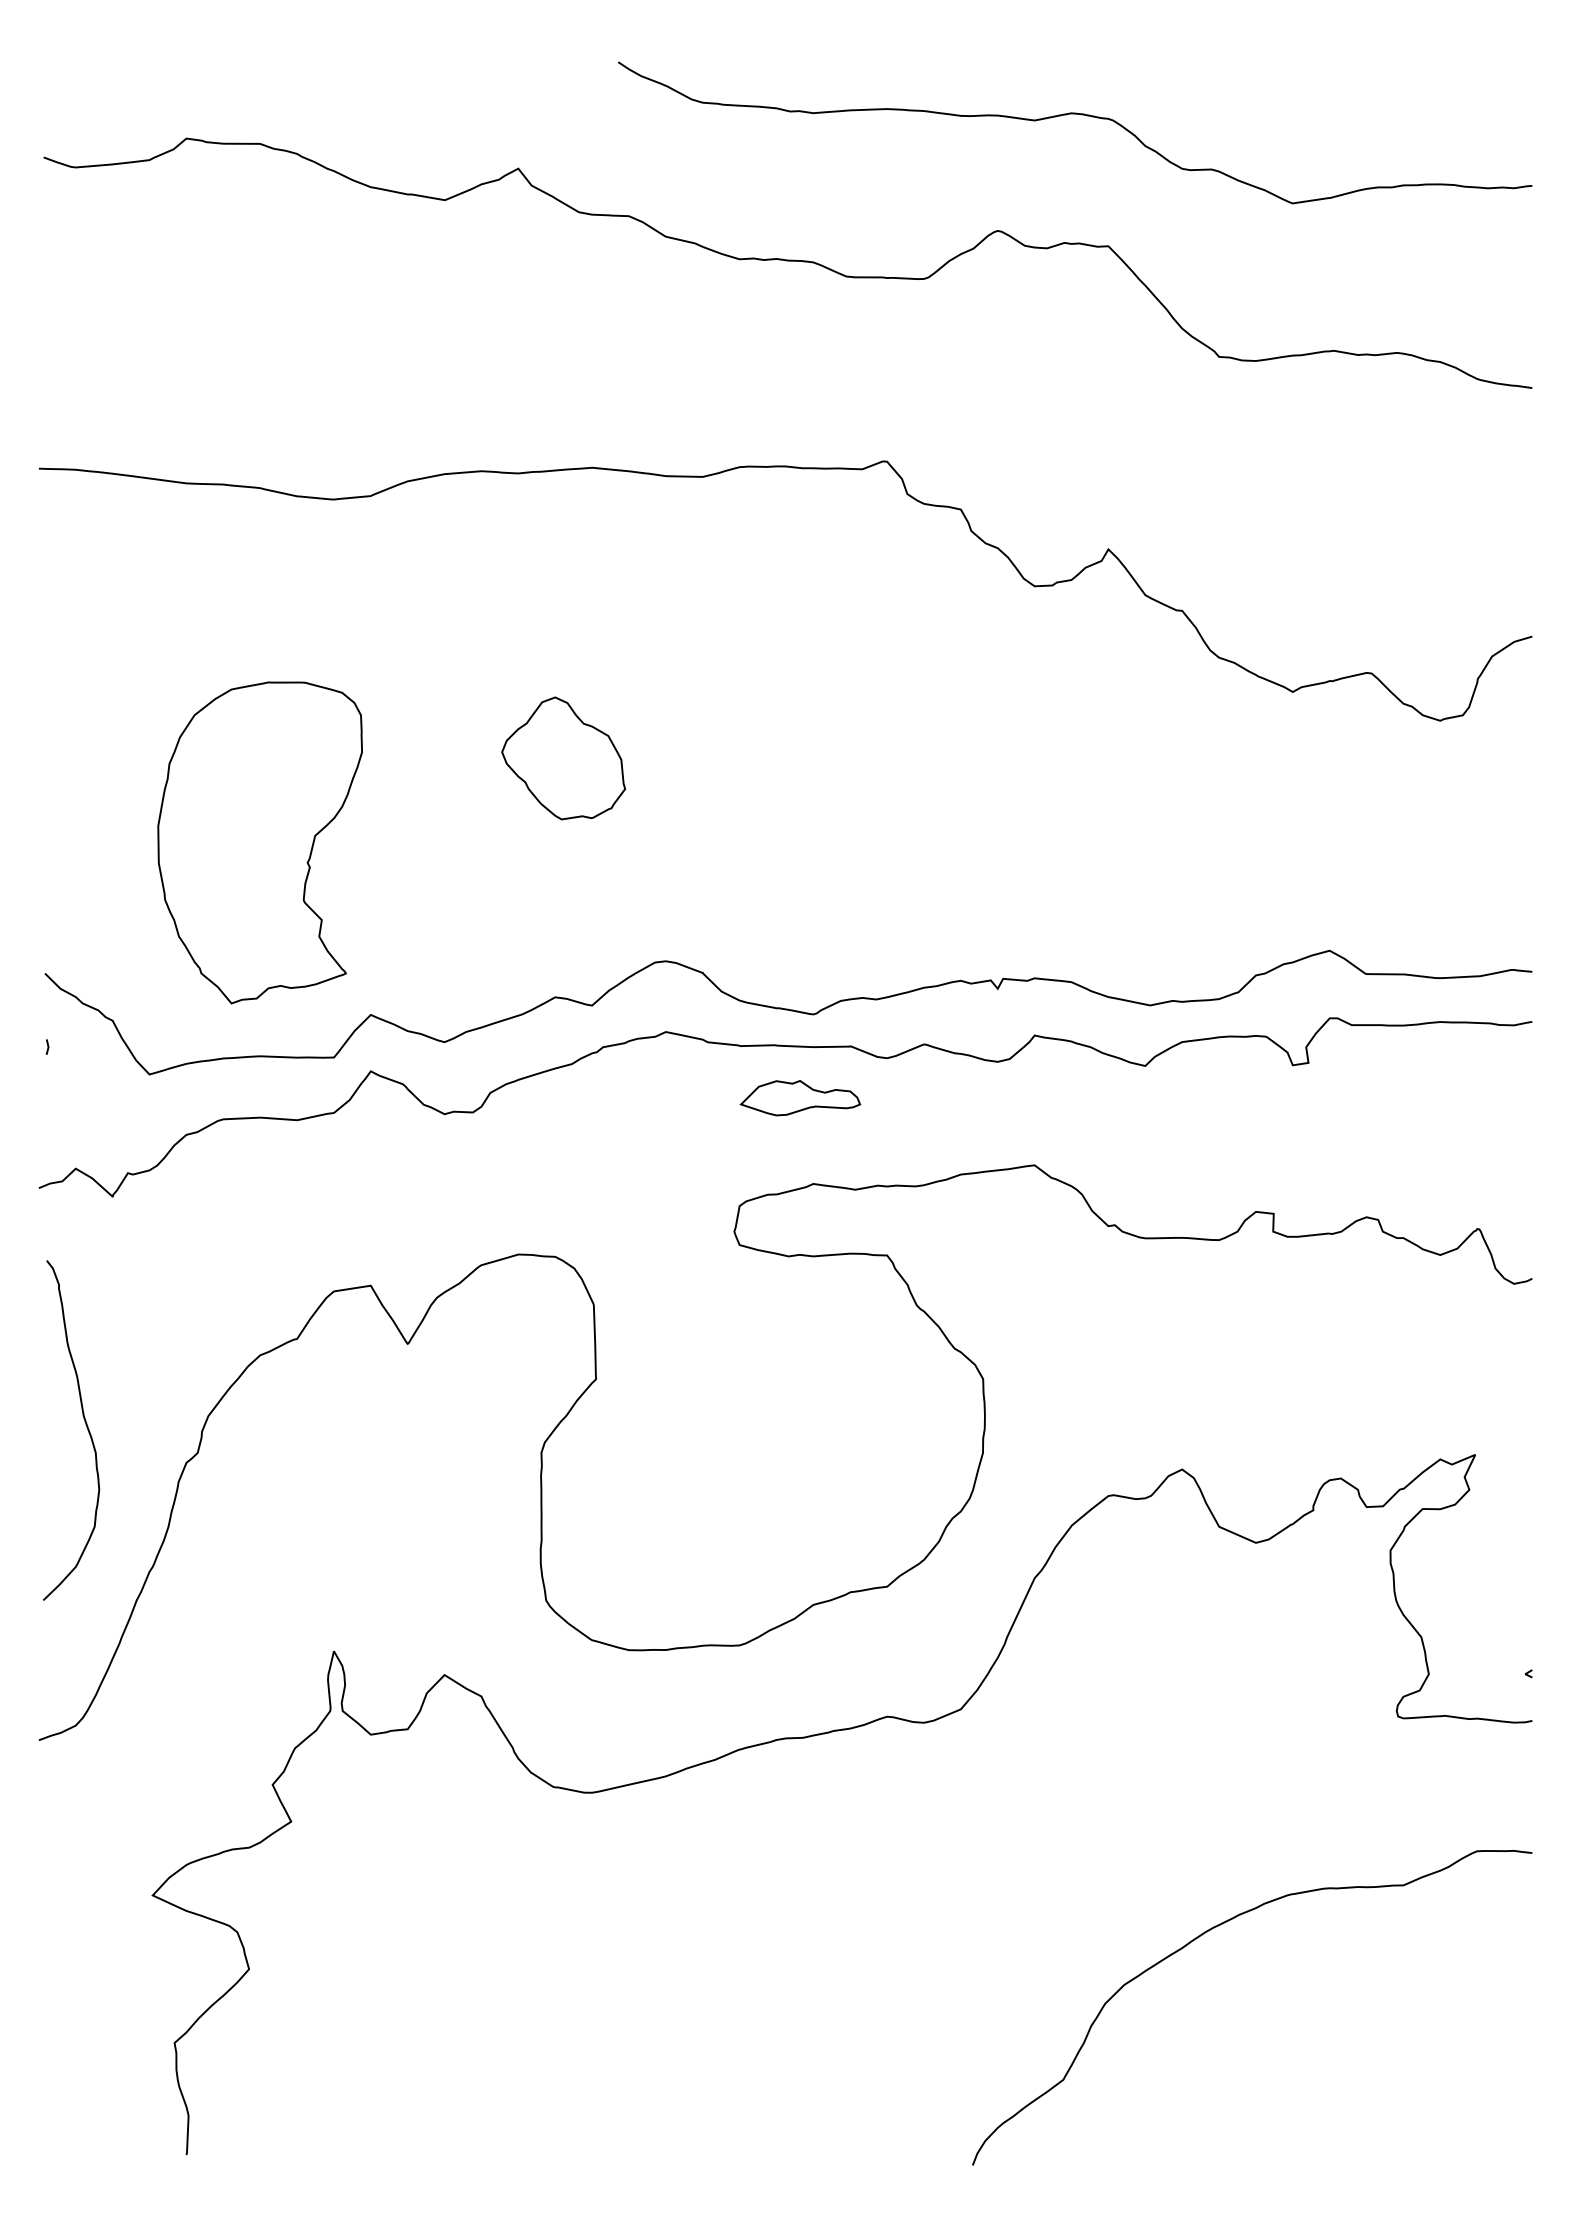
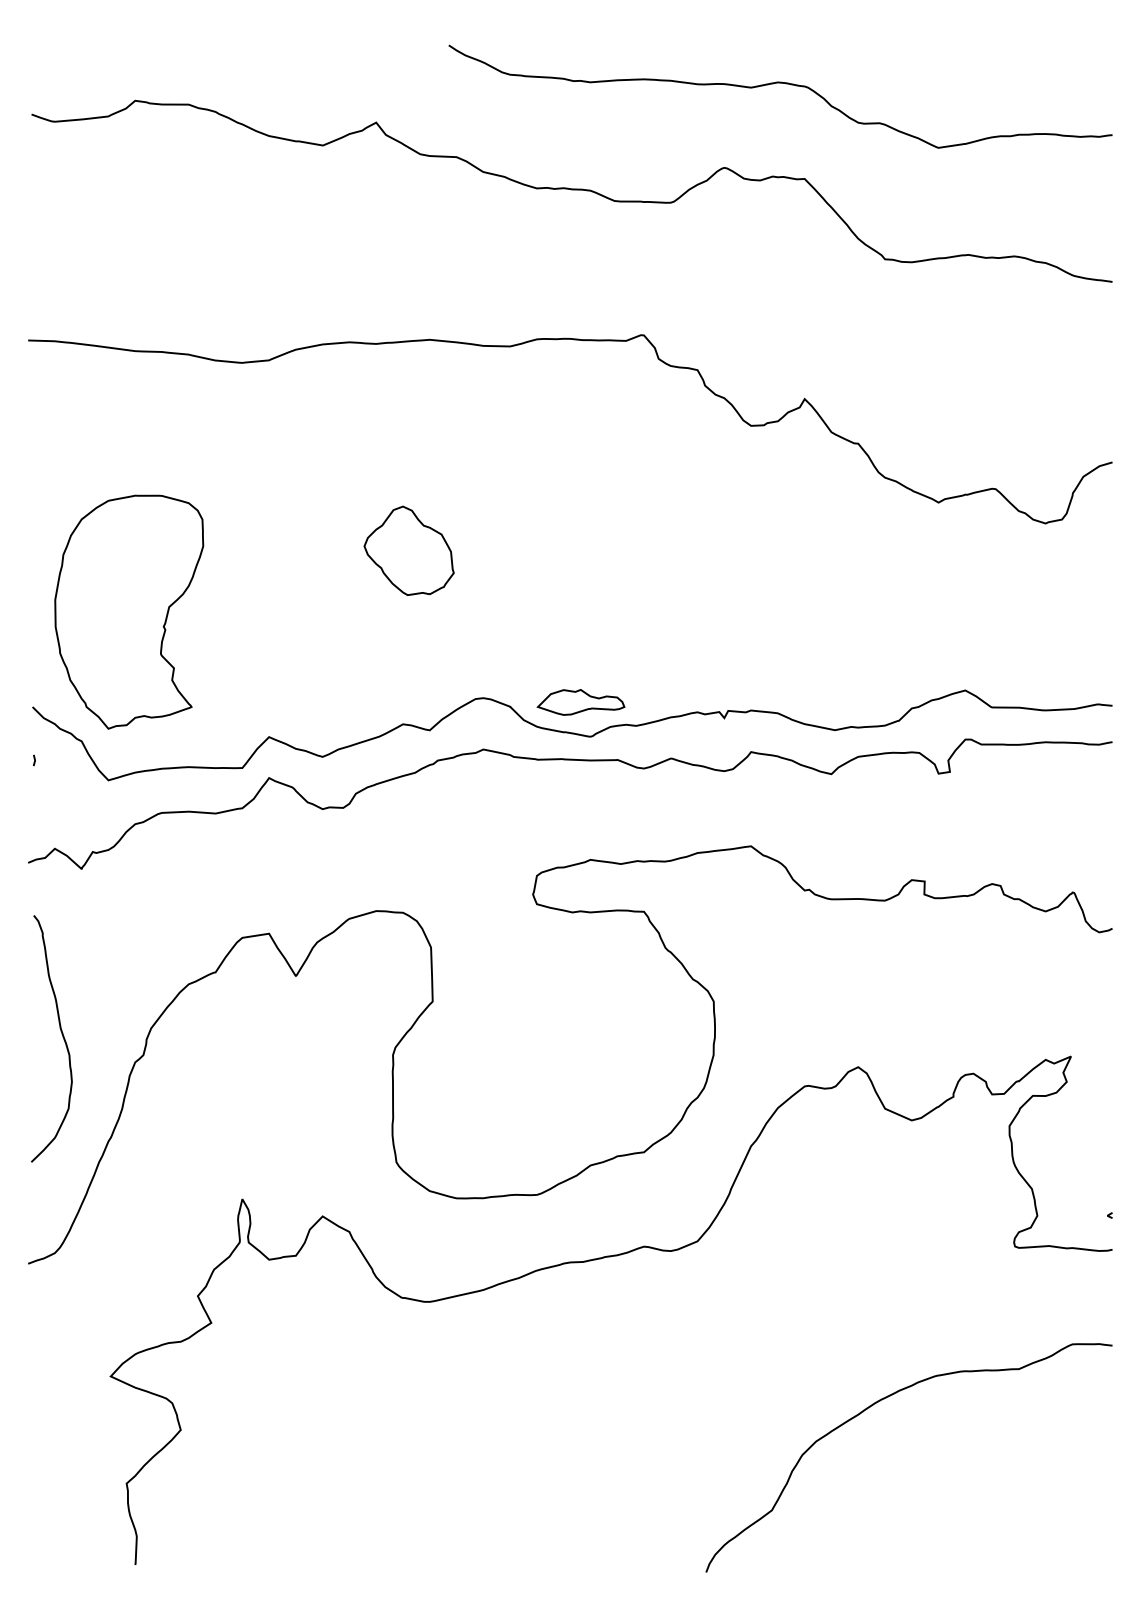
part: (259, 842) -> (128, 611), moved
part: (800, 1098) -> (581, 702), moved

